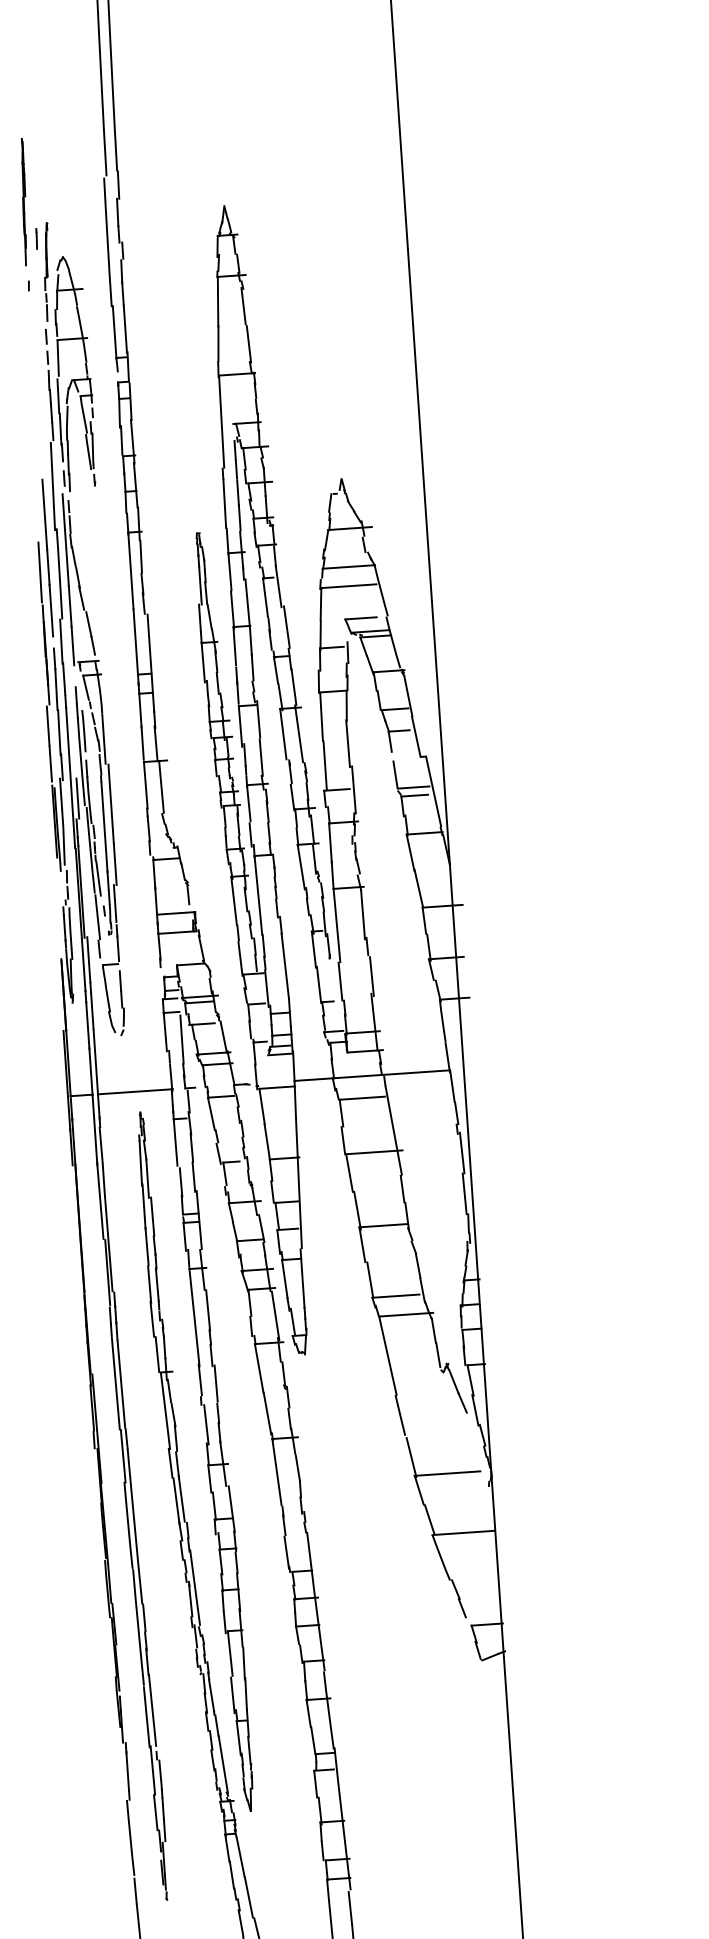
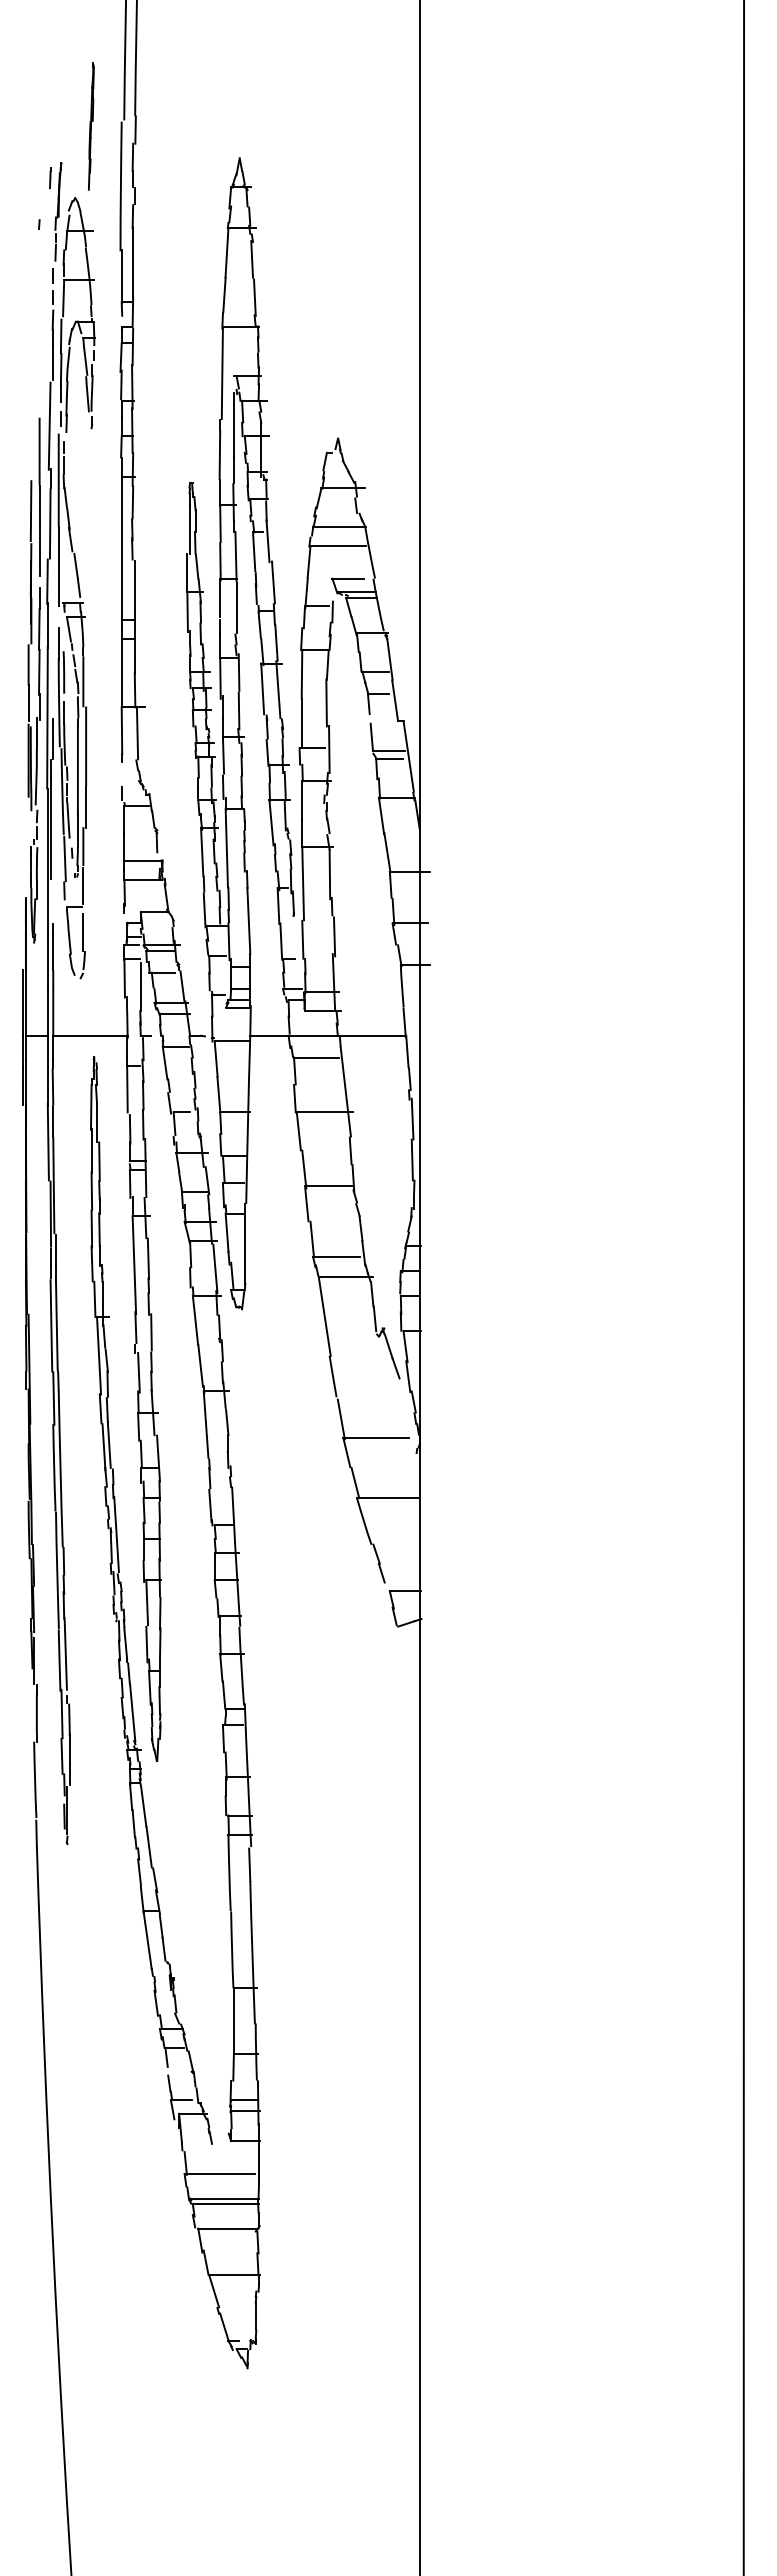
part: (24, 202) -> (91, 126), moved
line: (148, 829) -> (121, 774), removed
line: (89, 959) -> (53, 900), removed

